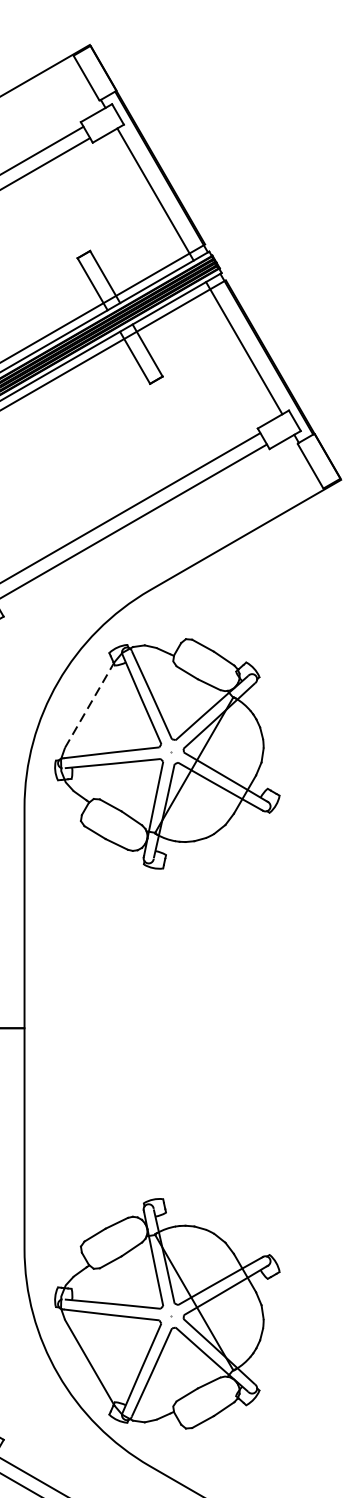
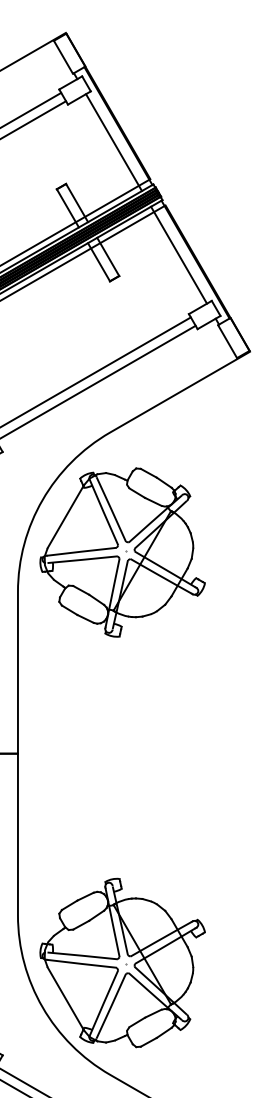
line: (90, 704) -> (66, 516), dashed -> solid

